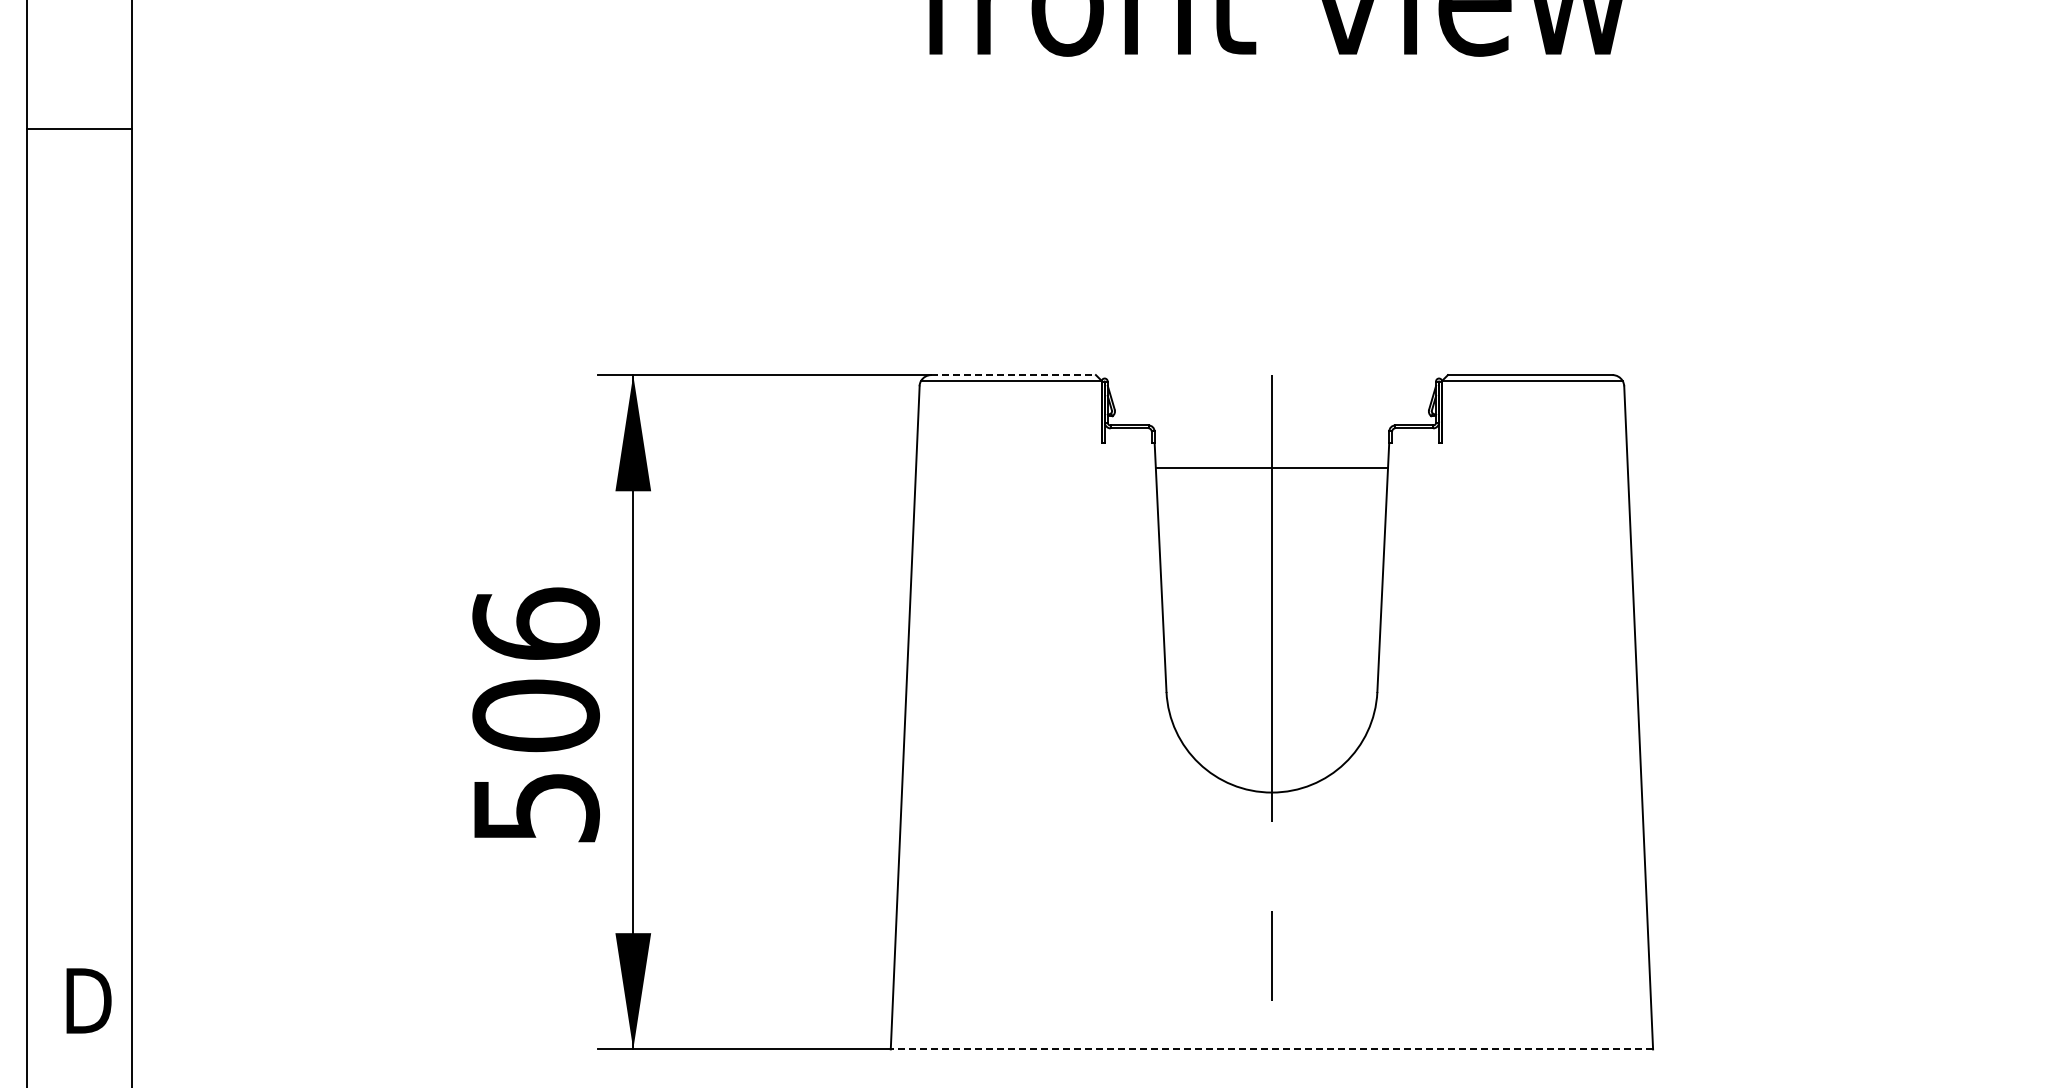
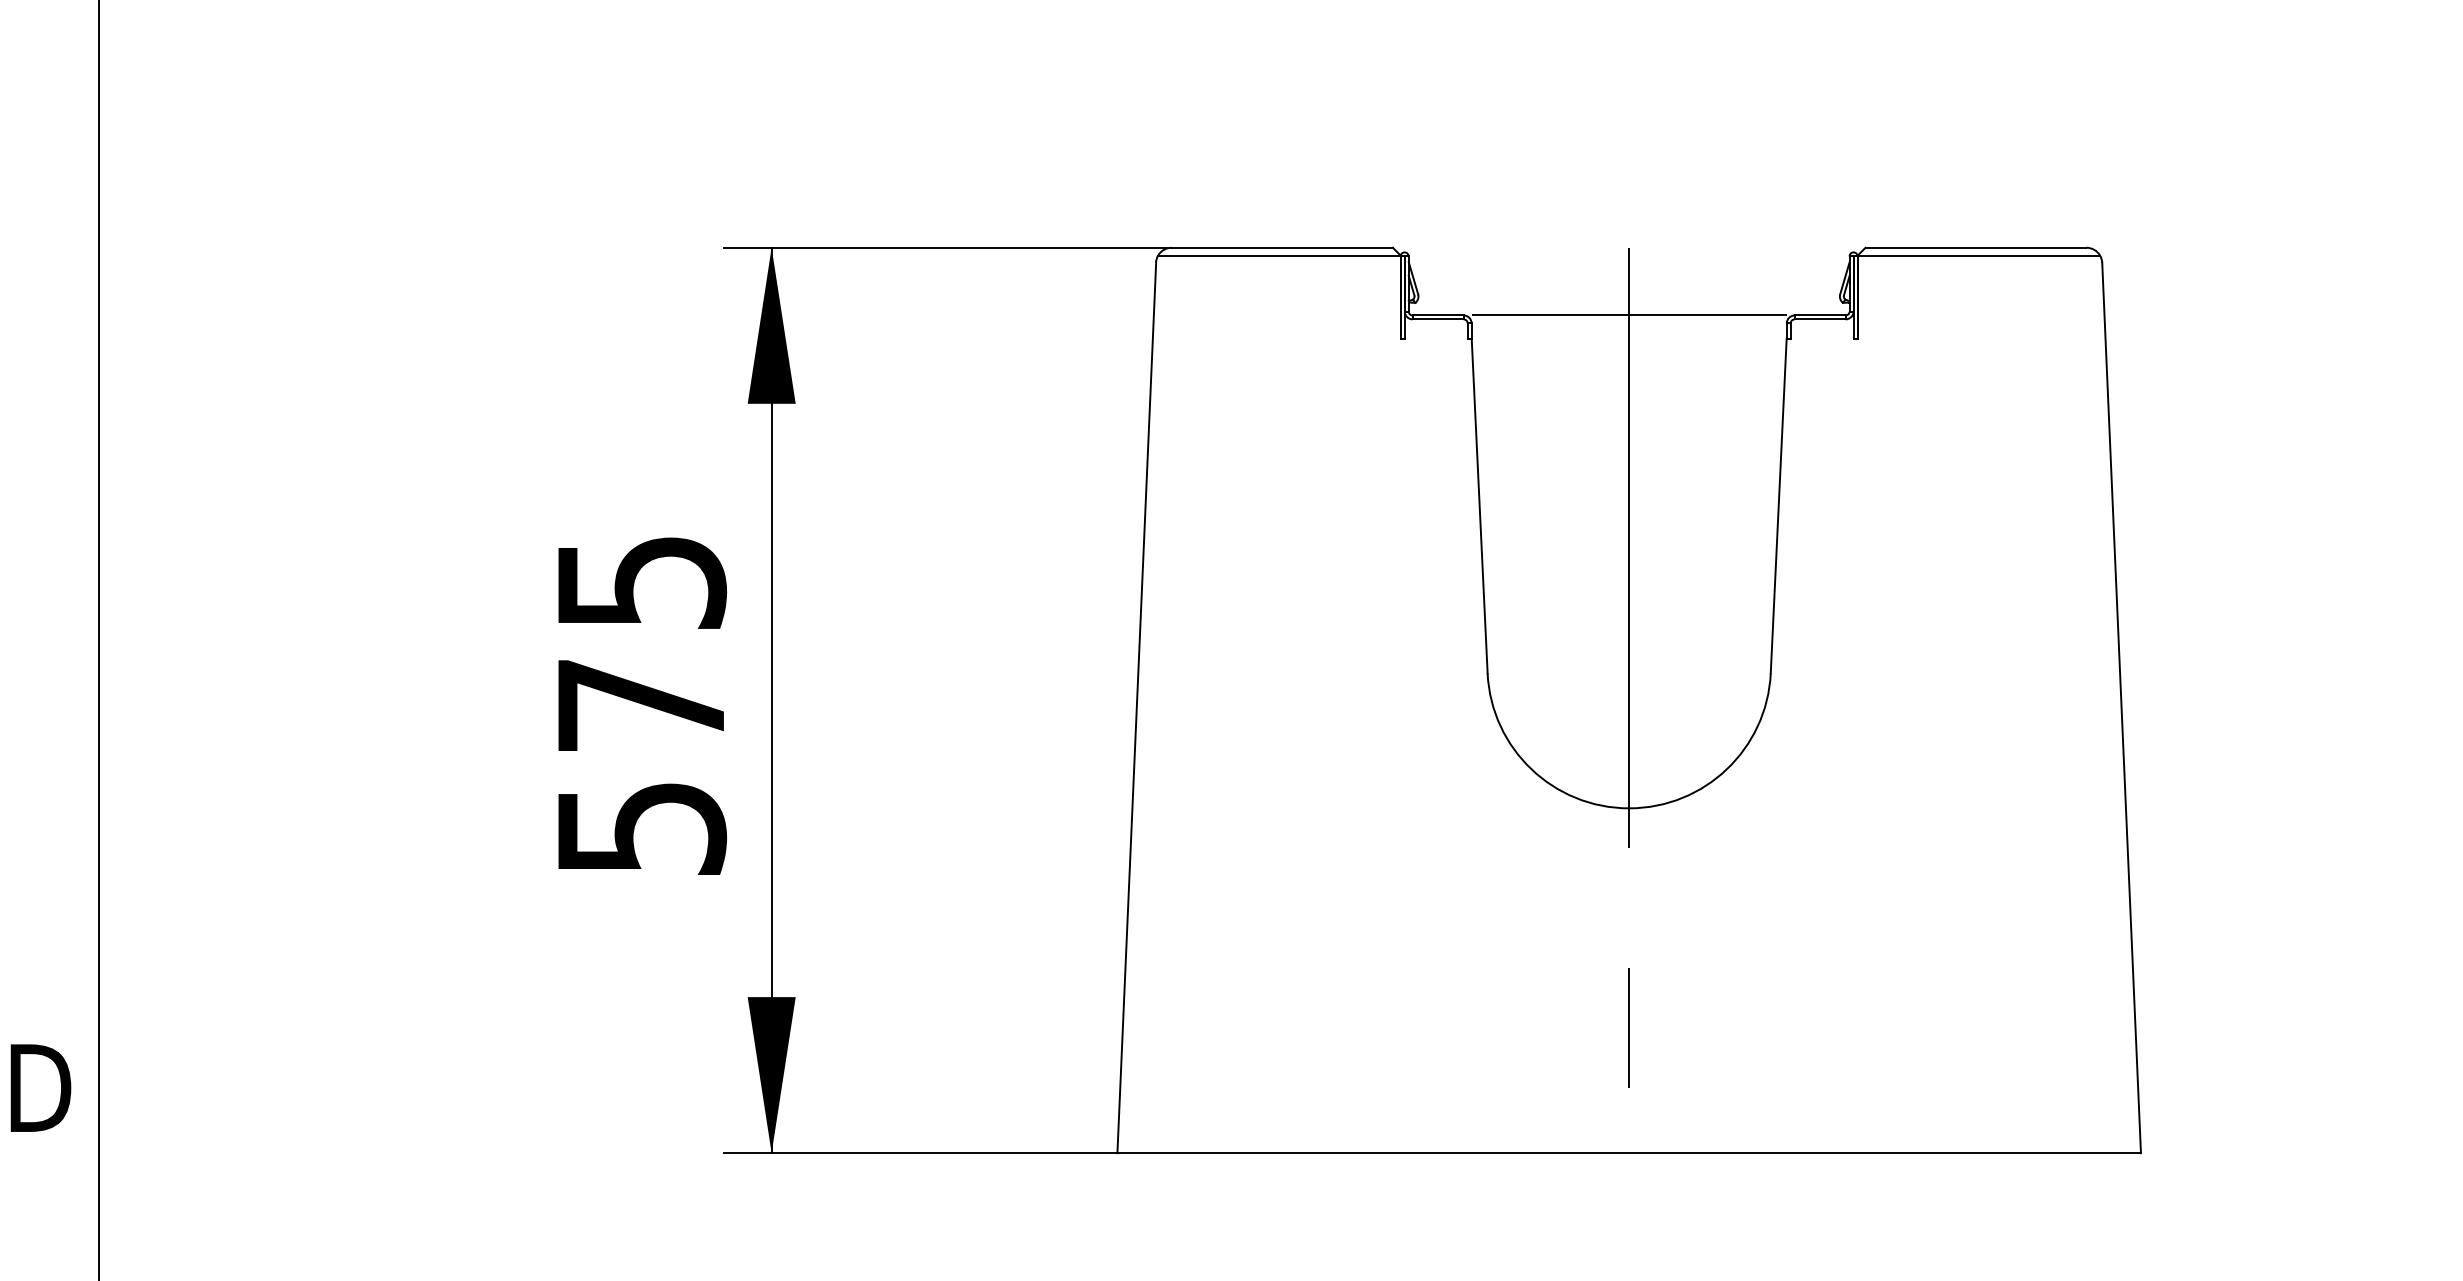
line: (1014, 375) -> (1283, 248), dashed -> solid
line: (1271, 468) -> (1628, 315), moved
text: (536, 669) -> (641, 643), 506 -> 575
line: (1271, 1049) -> (1628, 1153), dashed -> solid

